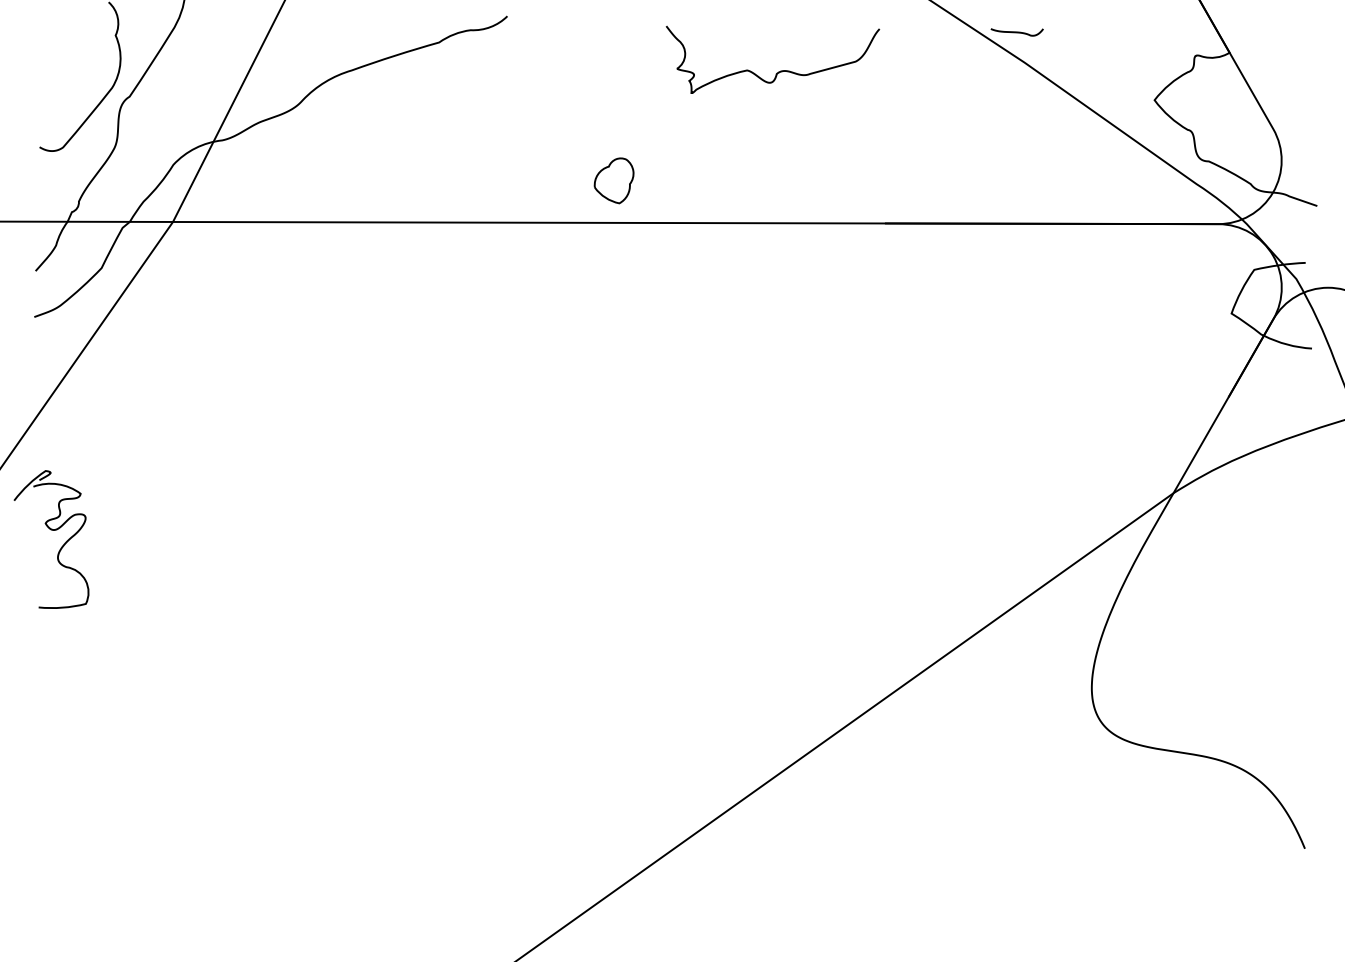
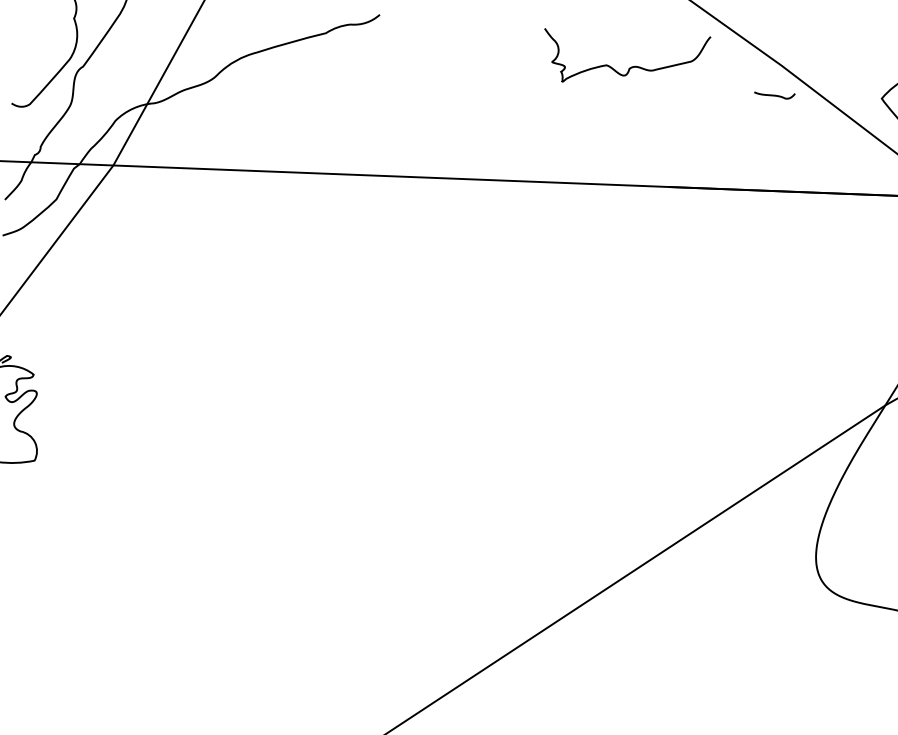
curve: (1016, 32) -> (774, 95), moved
curve: (778, 71) -> (630, 67), moved
part: (613, 180) -> (457, 145), removed

